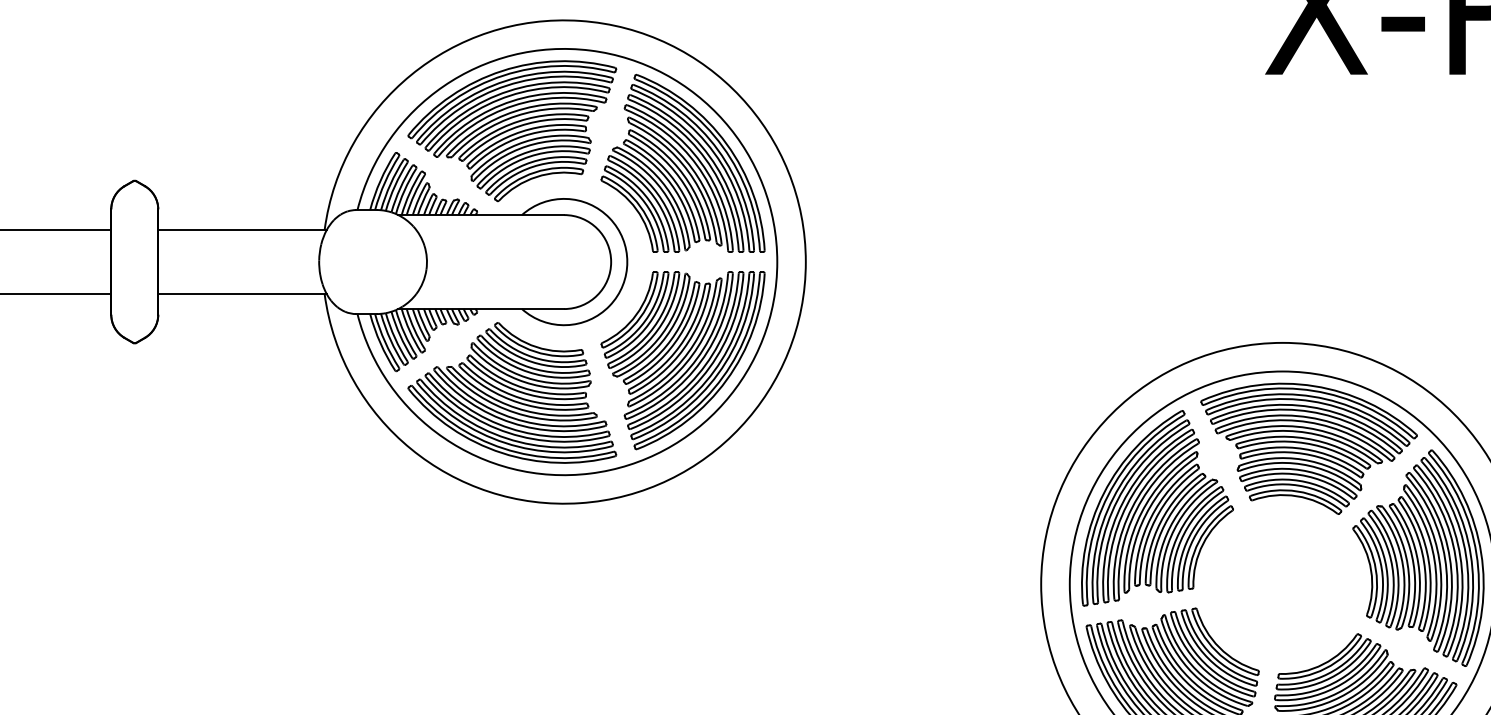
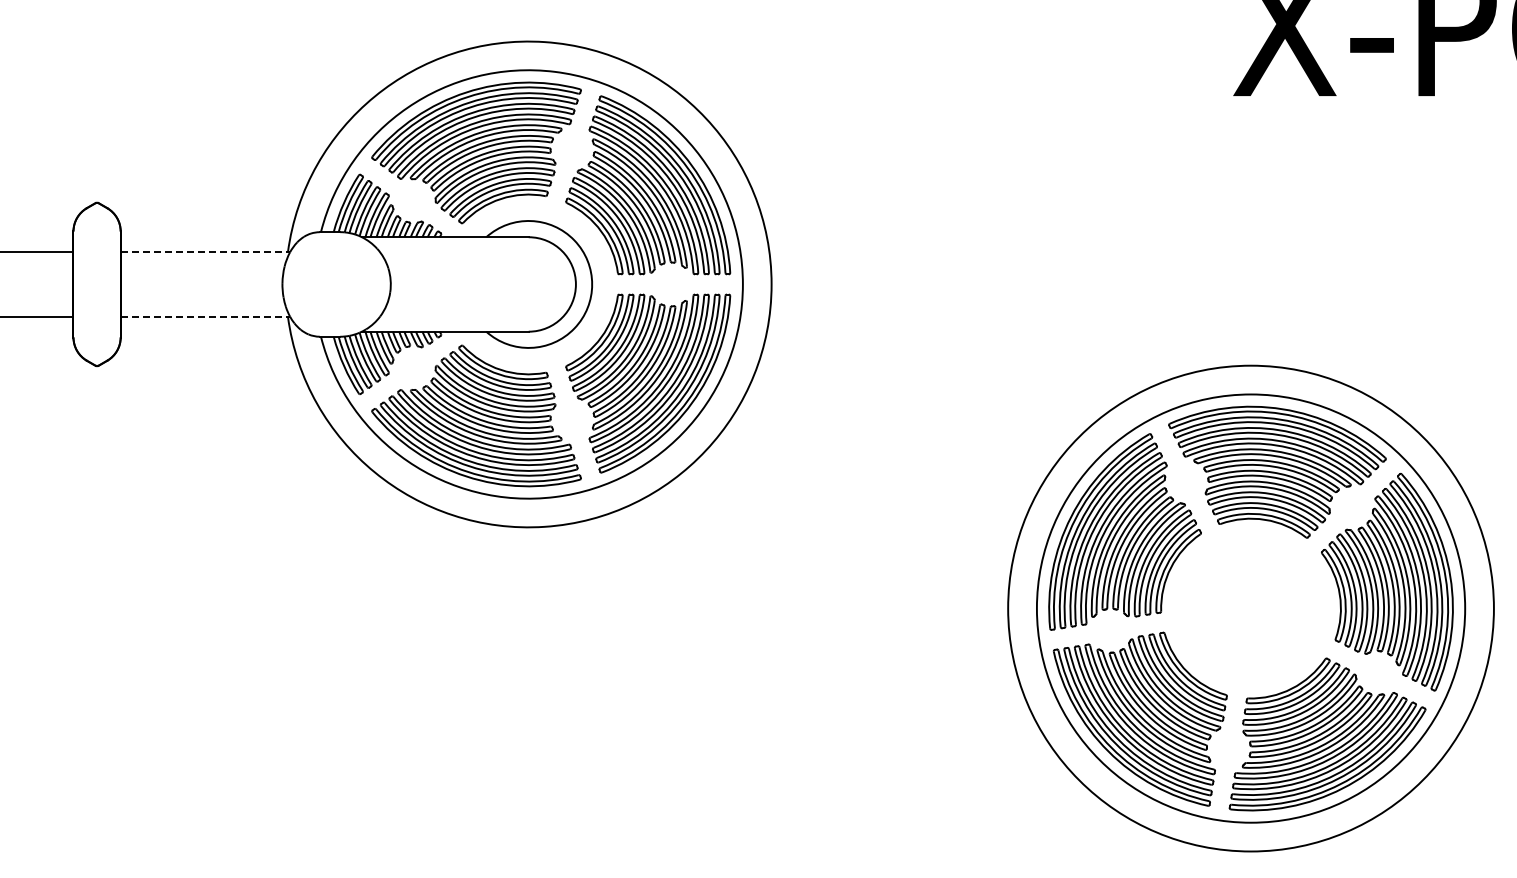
line: (242, 230) -> (205, 252), solid -> dashed
line: (242, 293) -> (205, 316), solid -> dashed

